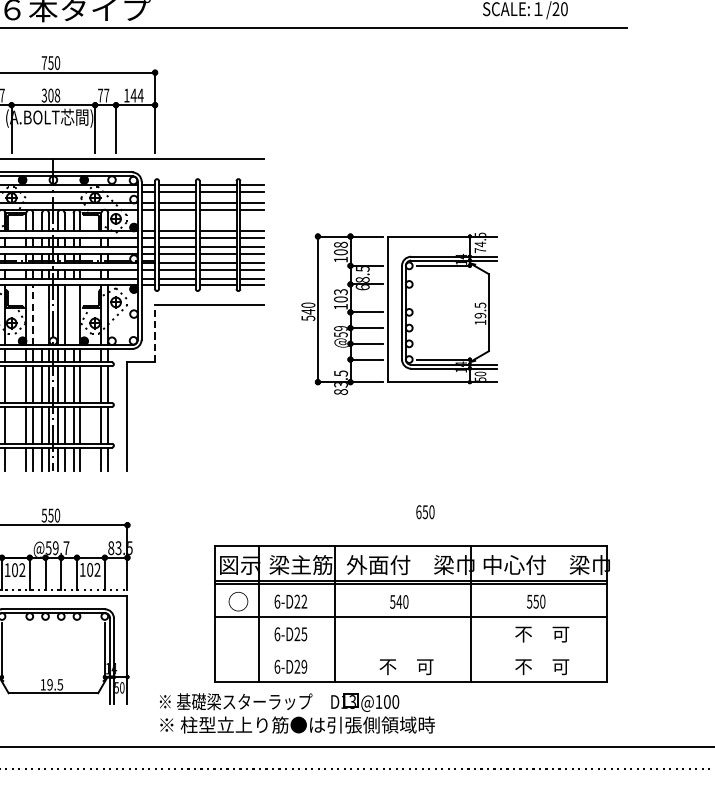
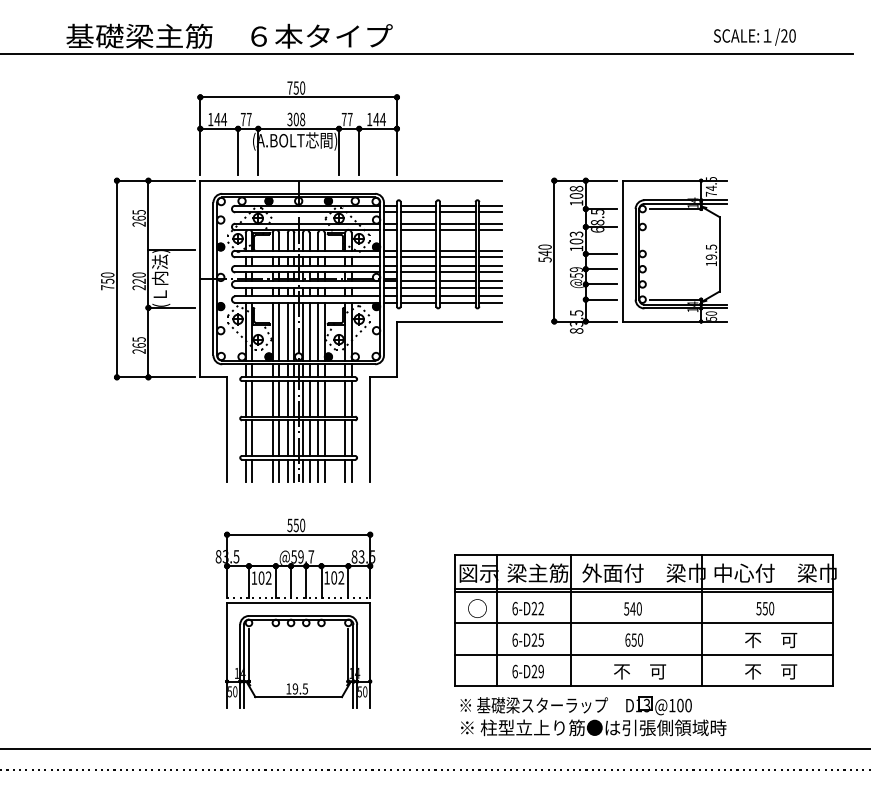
part: (398, 313) -> (632, 255), moved
line: (33, 314) -> (279, 331), dashed -> solid
line: (41, 314) -> (287, 331), added
line: (73, 314) -> (318, 331), added
line: (155, 333) -> (397, 349), dashed -> solid
text: (425, 511) -> (634, 639), moved
line: (411, 649) -> (644, 654), added
part: (297, 713) -> (593, 716), moved

